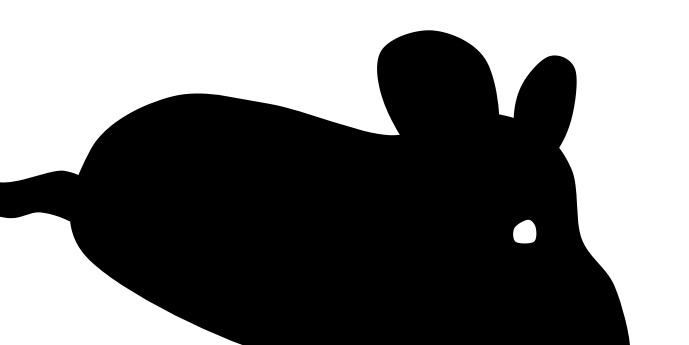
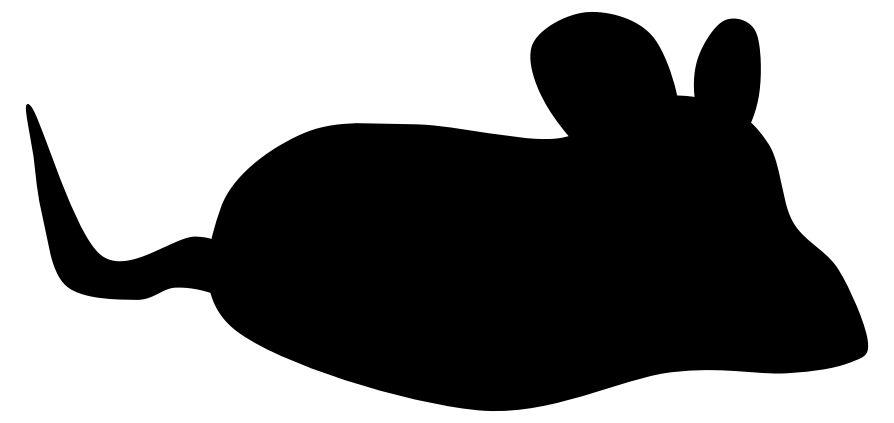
fill: (525, 231) -> (727, 223), added

